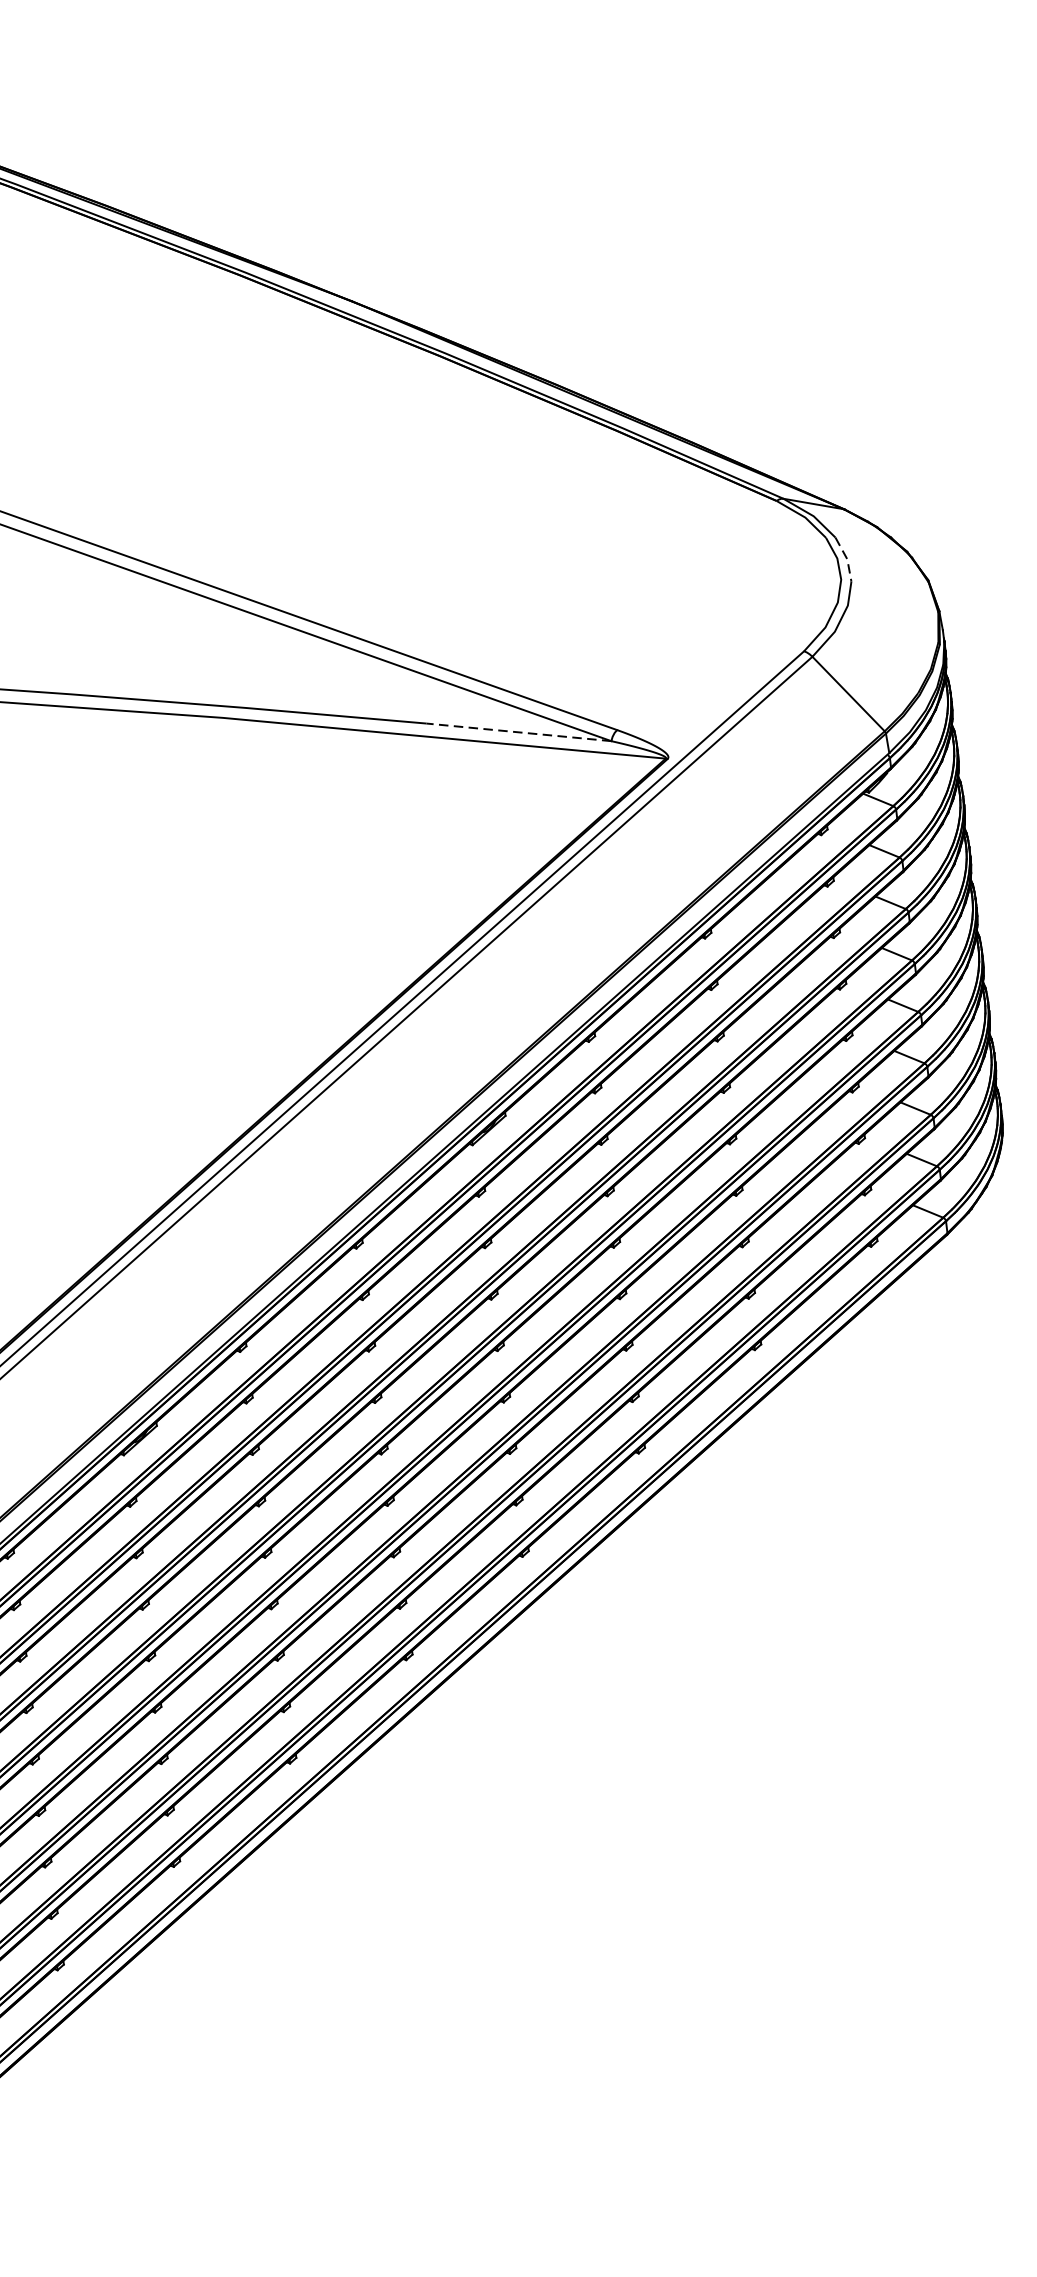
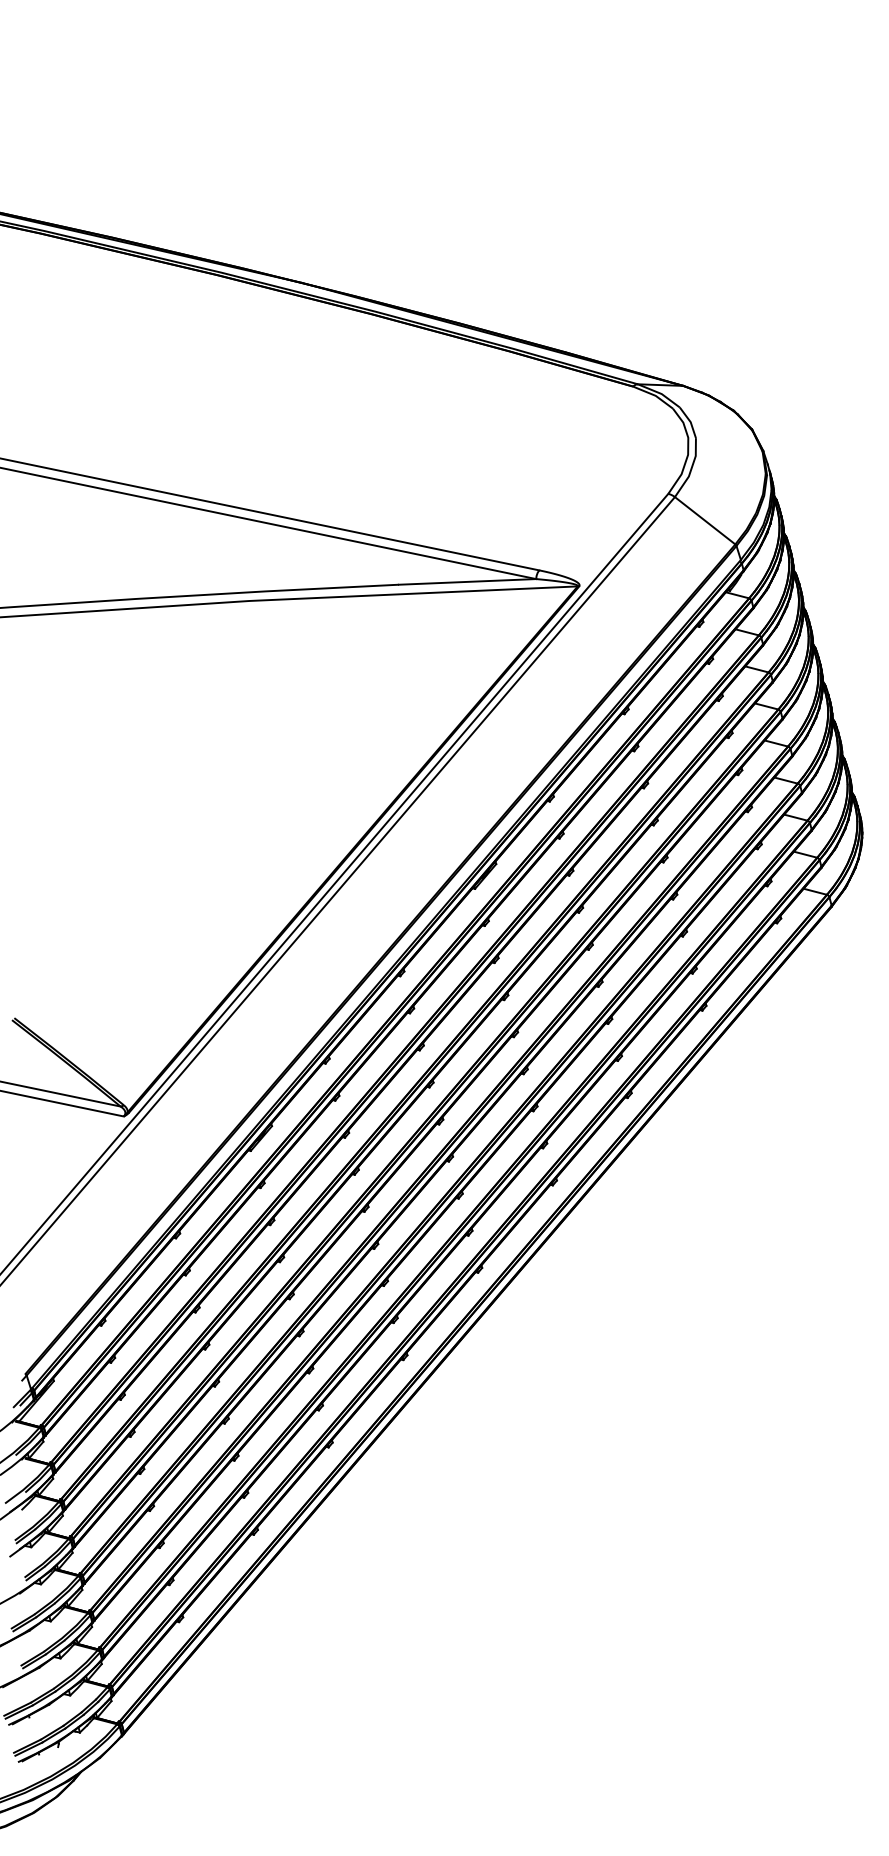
line: (846, 559) -> (690, 422), dashed -> solid
line: (518, 731) -> (467, 581), dashed -> solid

